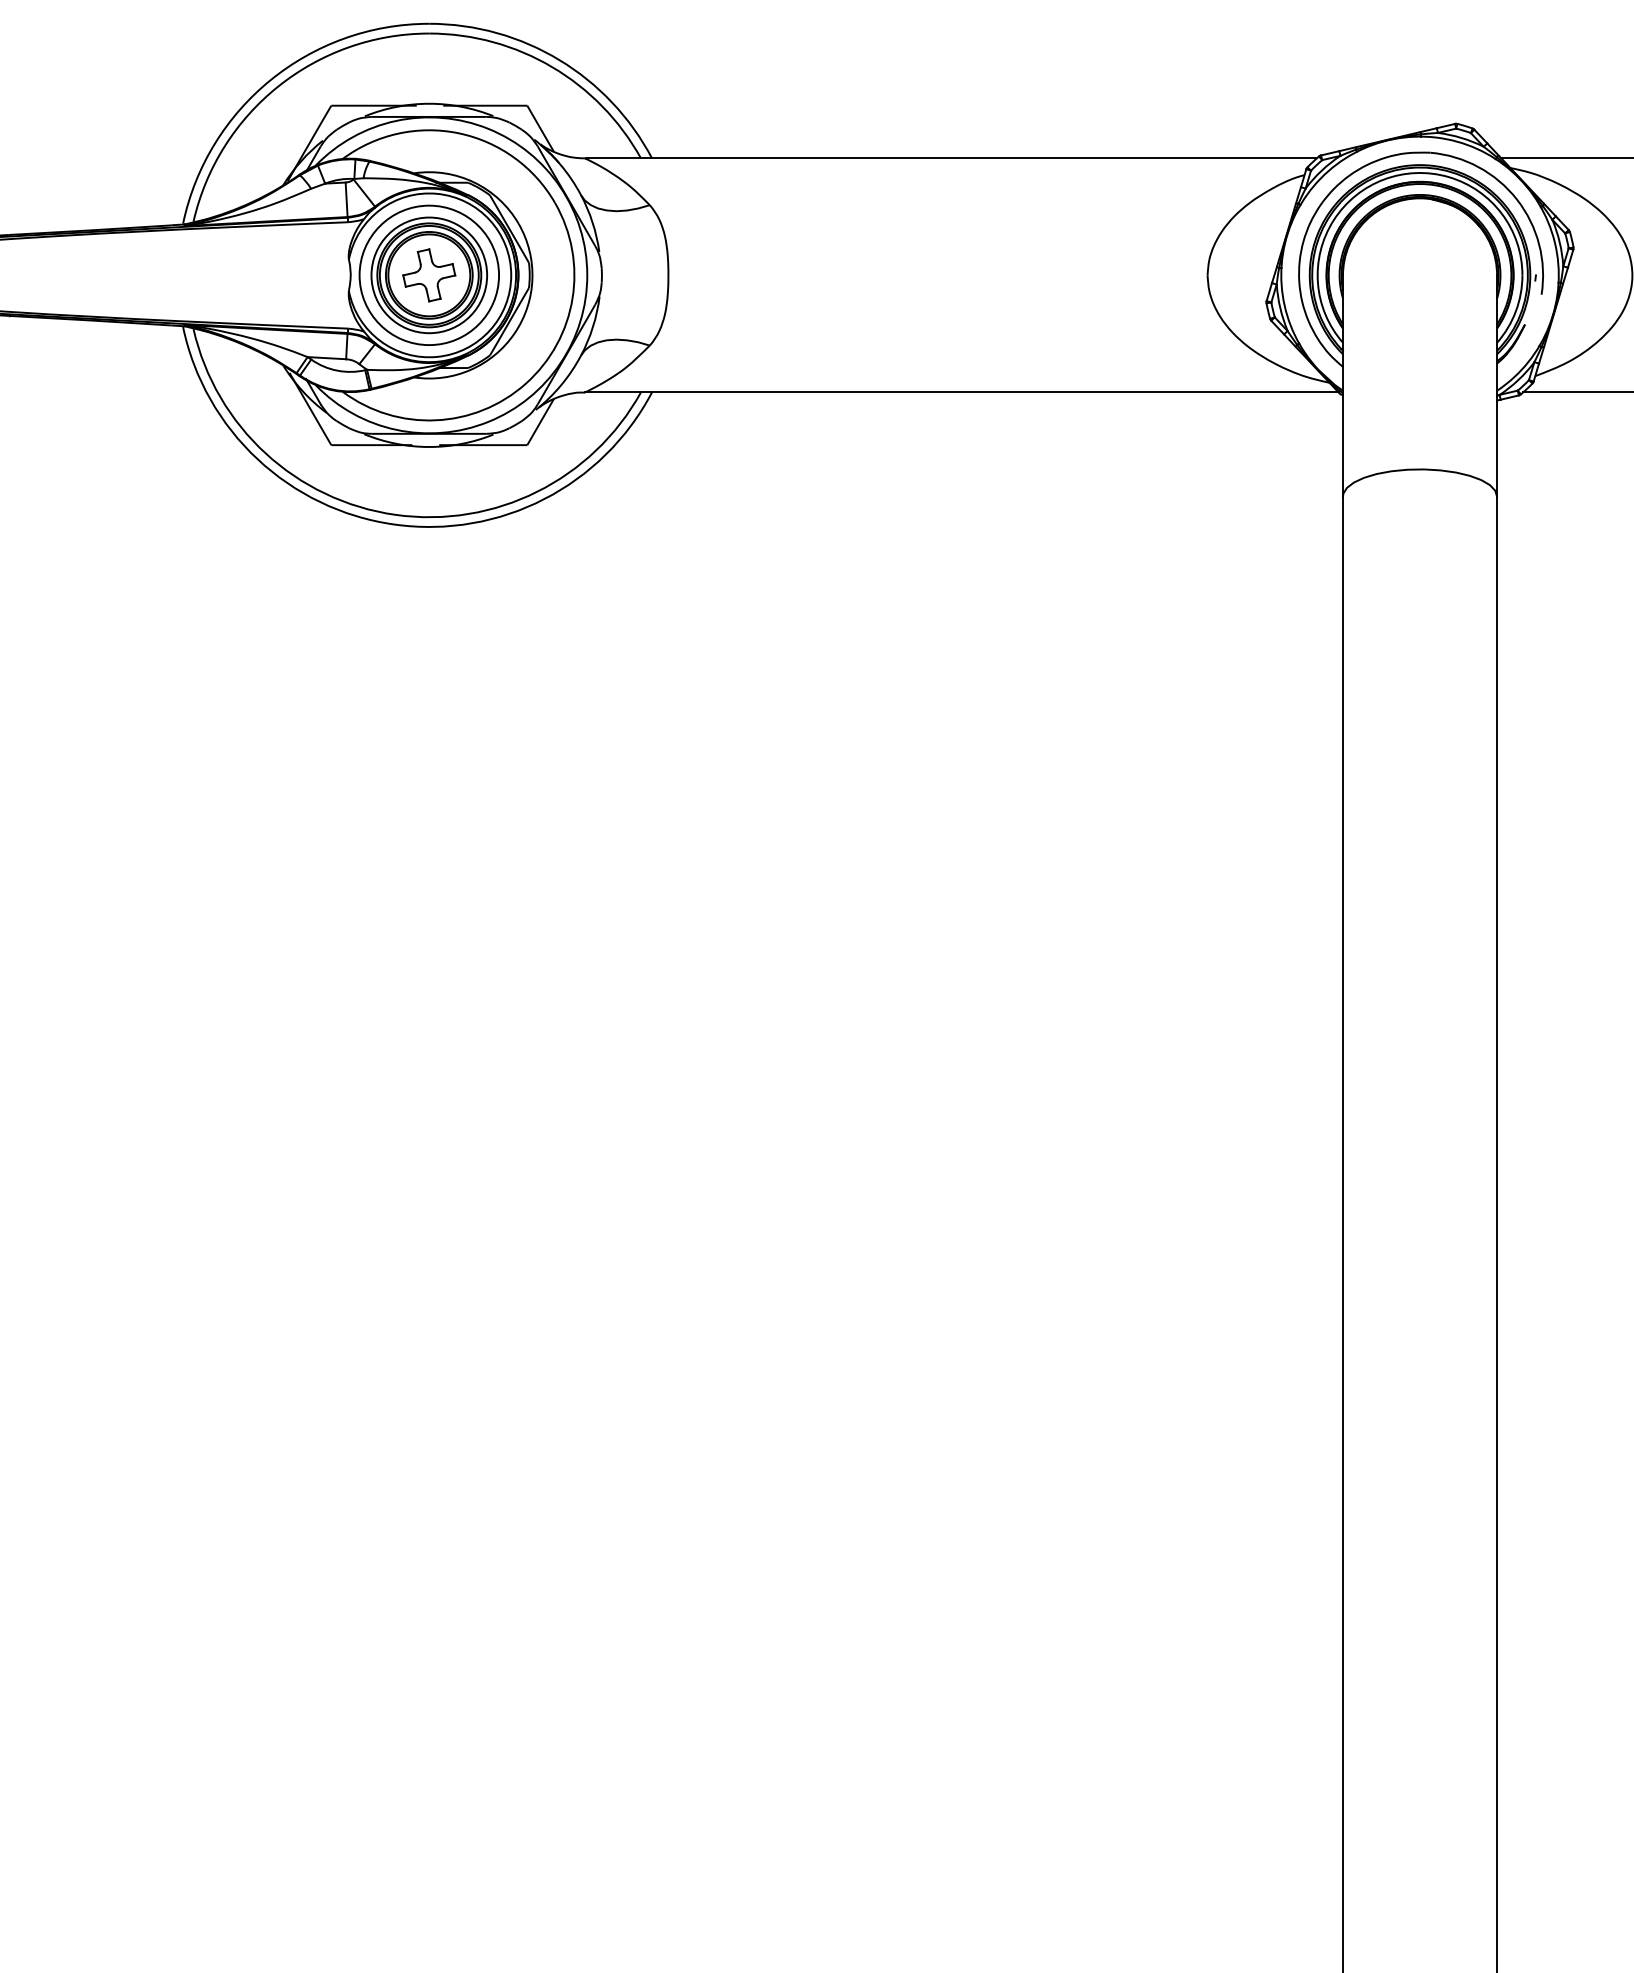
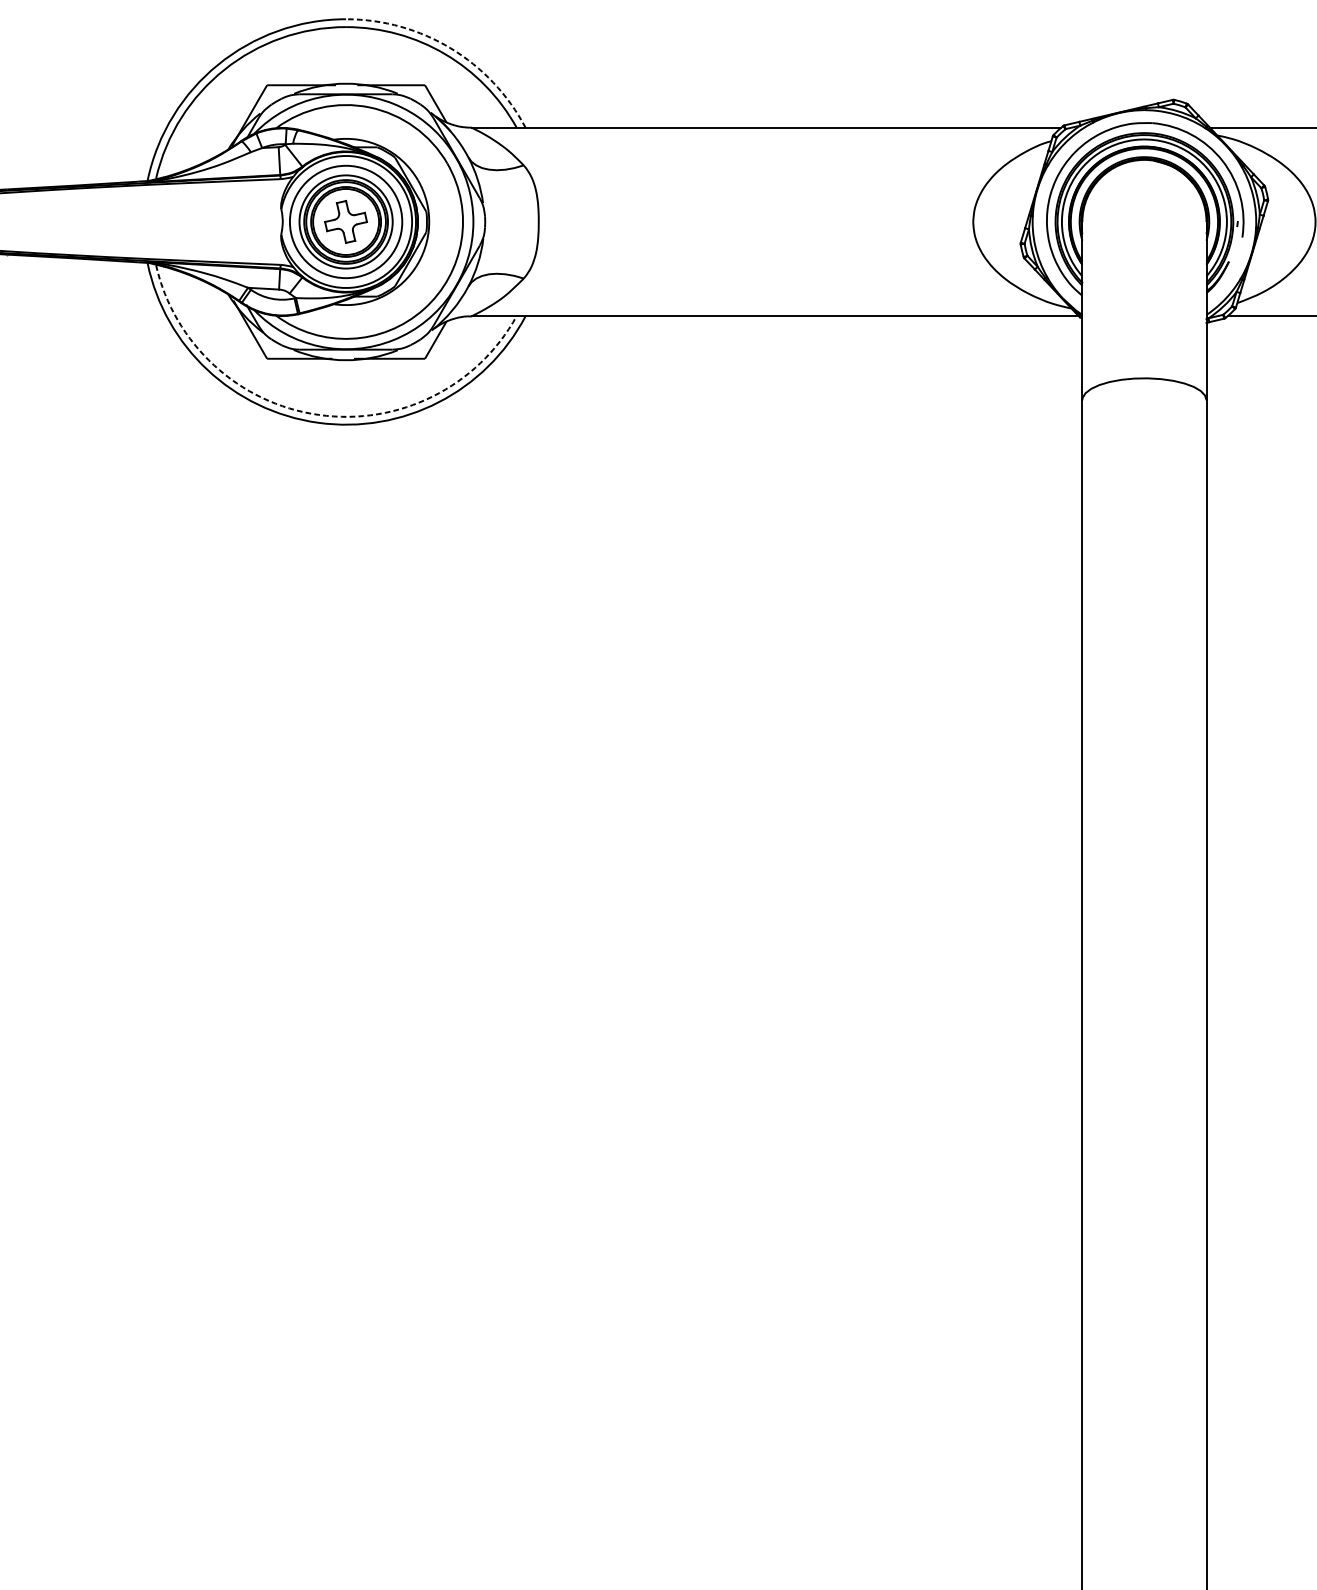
arc: (559, 60) -> (451, 48), solid -> dashed
arc: (395, 514) -> (318, 414), solid -> dashed

